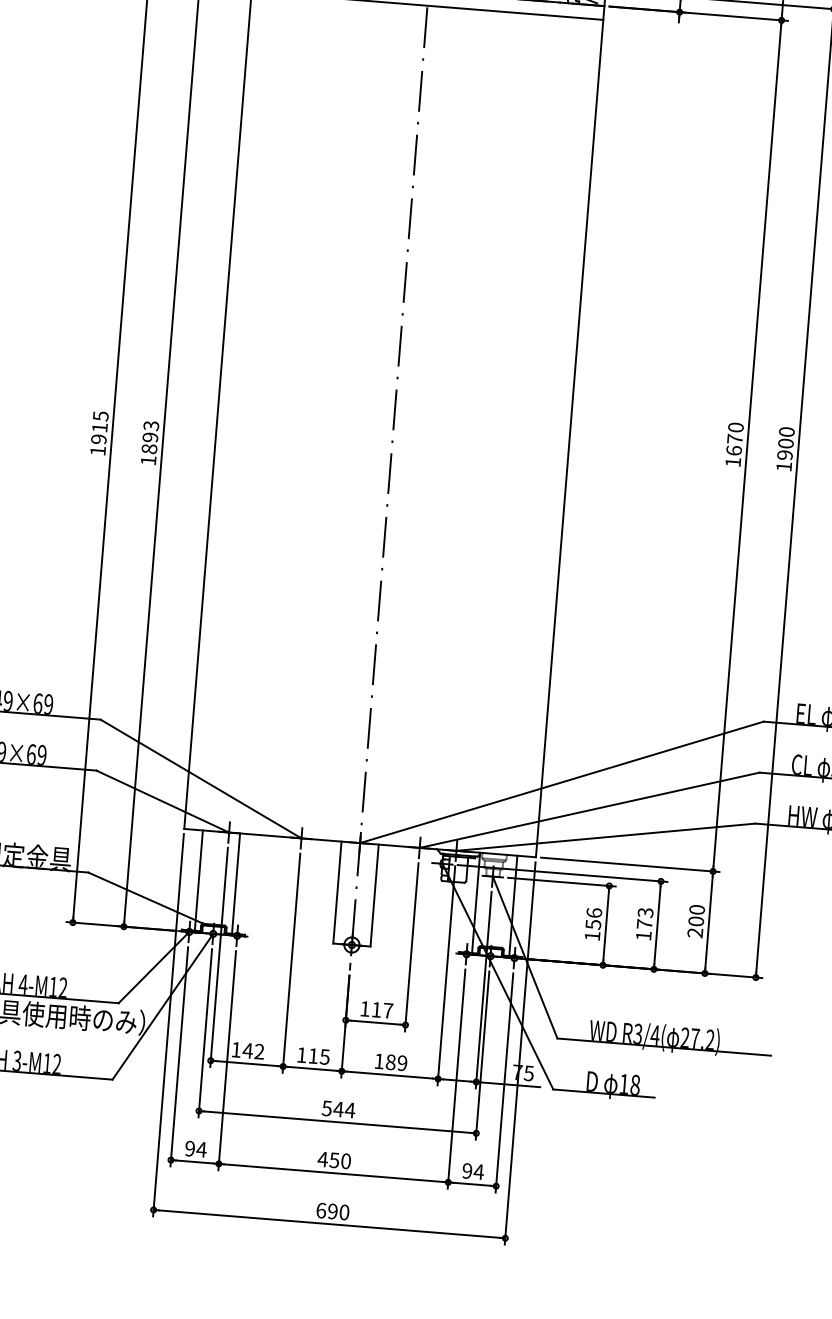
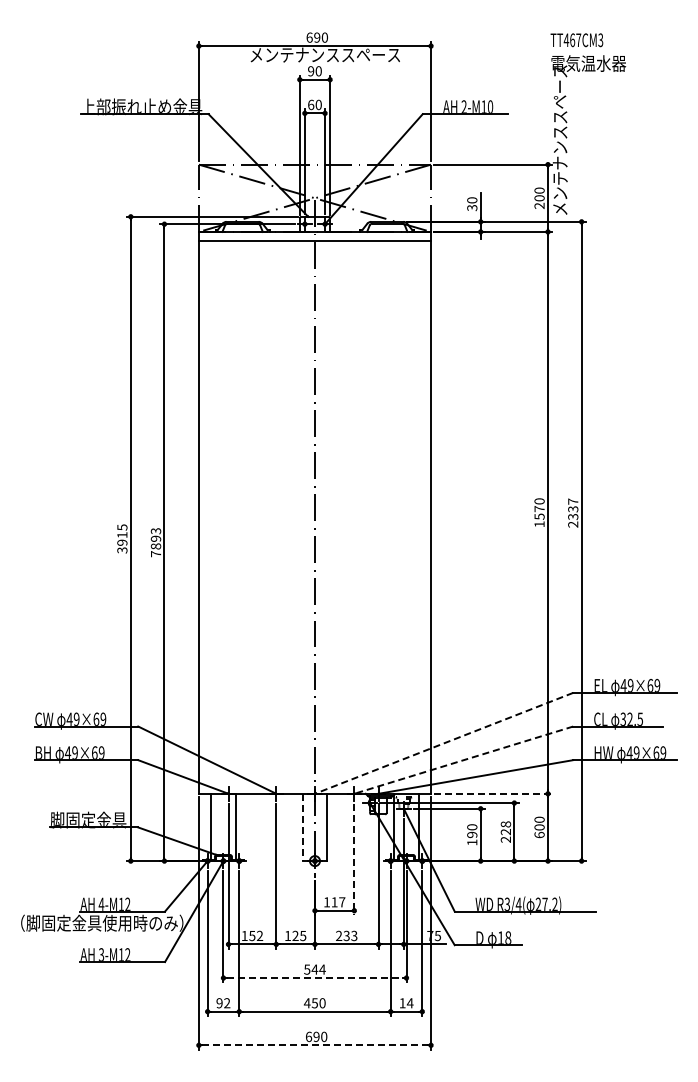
text: (786, 448) -> (573, 512), 1900 -> 2337
text: (734, 450) -> (539, 516), 1670 -> 1570
text: (98, 451) -> (122, 550), 1915 -> 3915
text: (149, 461) -> (156, 554), 1893 -> 7893
line: (562, 782) -> (444, 743), solid -> dashed
line: (589, 810) -> (463, 760), solid -> dashed
line: (630, 864) -> (493, 793), solid -> dashed
line: (337, 892) -> (302, 827), solid -> dashed
text: (594, 919) -> (472, 831), 156 -> 190
text: (644, 923) -> (505, 831), 173 -> 228
text: (695, 932) -> (539, 834), 200 -> 600
line: (411, 947) -> (354, 859), solid -> dashed
text: (248, 1051) -> (252, 936), 142 -> 152
text: (313, 1055) -> (295, 935), 115 -> 125
text: (390, 1061) -> (346, 935), 189 -> 233
line: (338, 1122) -> (315, 978), solid -> dashed
text: (200, 1149) -> (226, 1003), 94 -> 92
text: (467, 1171) -> (402, 1003), 94 -> 14
line: (328, 1224) -> (314, 1045), solid -> dashed

